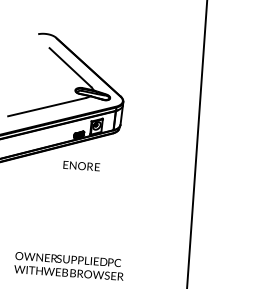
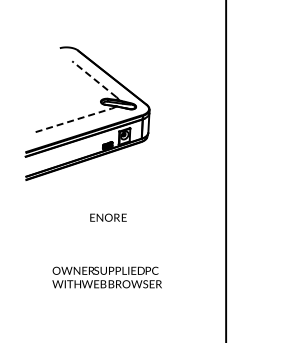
line: (69, 66) -> (93, 78), solid -> dashed
line: (46, 107) -> (73, 120), solid -> dashed
text: (81, 165) -> (108, 217), moved

